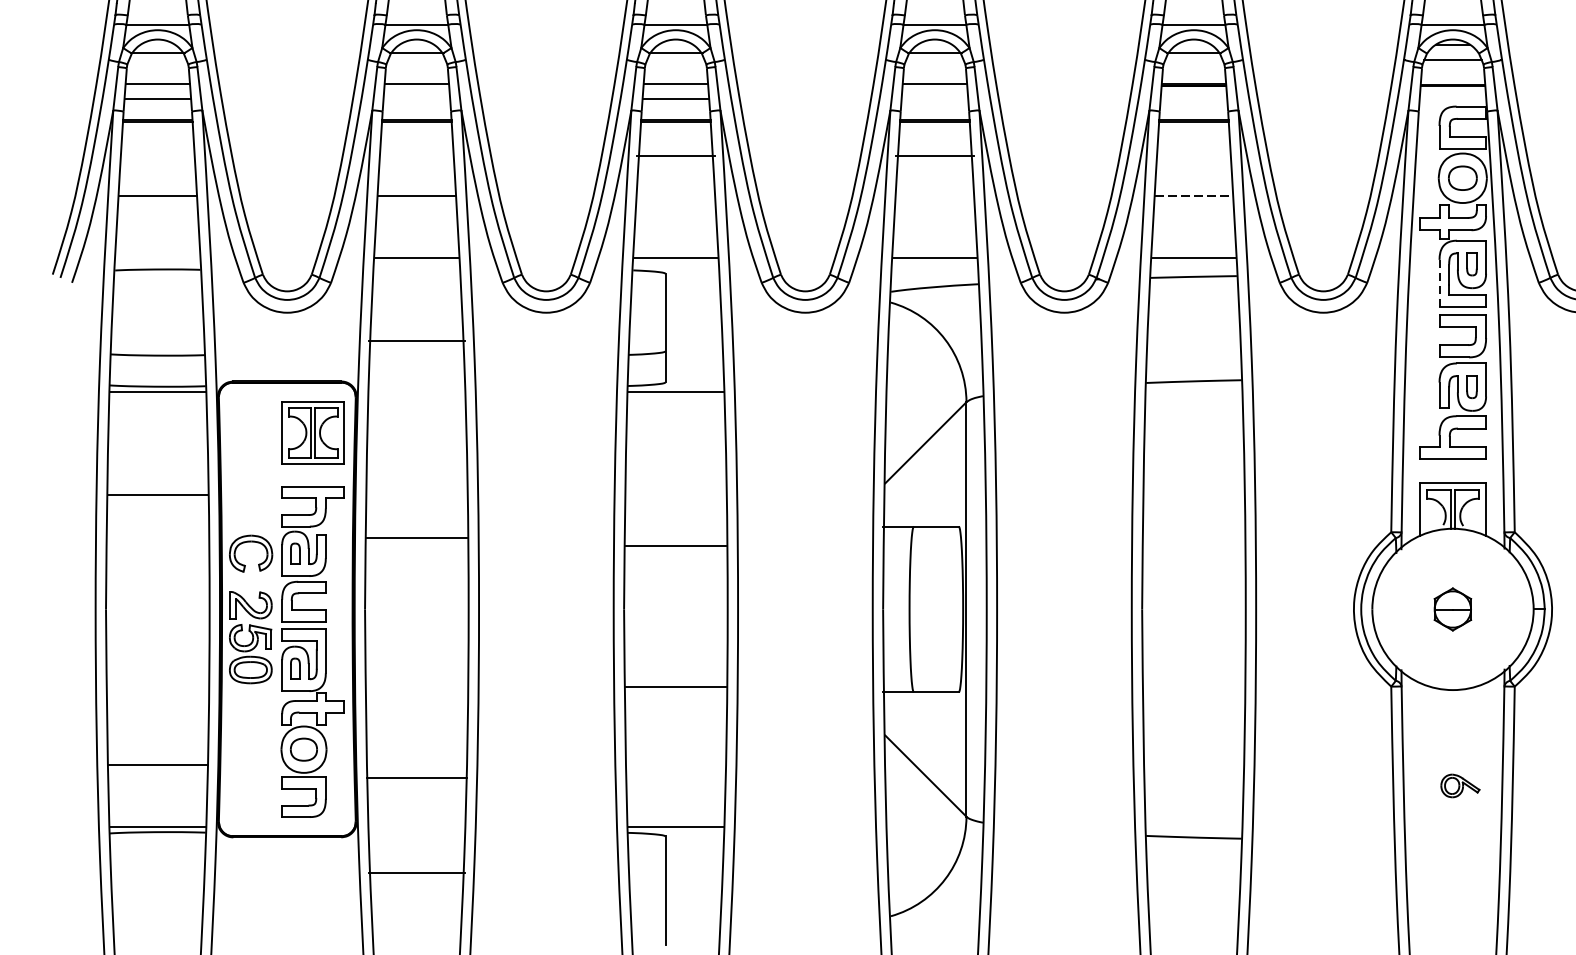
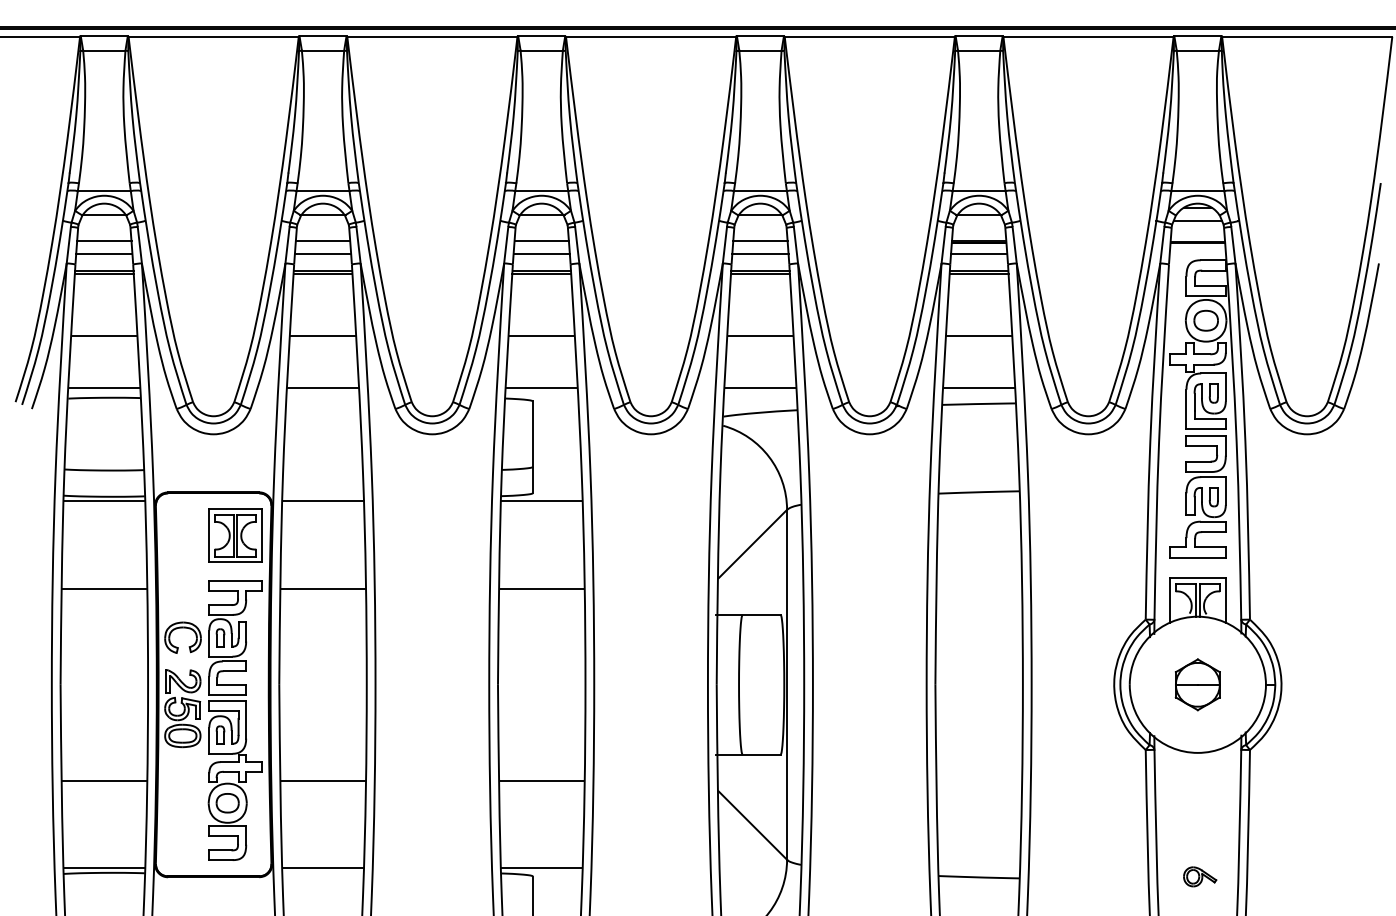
line: (416, 98) -> (322, 253), added
line: (934, 98) -> (760, 253), added
line: (1194, 98) -> (979, 253), added
line: (675, 156) -> (541, 336), moved
line: (934, 156) -> (760, 336), moved
line: (1194, 196) -> (979, 336), dashed -> solid
line: (156, 258) -> (103, 388), added
line: (1439, 283) -> (1186, 409), dashed -> solid
line: (416, 341) -> (322, 501), moved
line: (416, 537) -> (322, 588), moved
line: (675, 546) -> (541, 588), moved
part: (1452, 609) -> (1197, 684), size x1.43
line: (675, 687) -> (541, 781), moved
line: (158, 765) -> (104, 781), moved
line: (416, 778) -> (322, 781), moved
part: (1460, 785) -> (1200, 876), moved
line: (416, 873) -> (322, 868), moved

